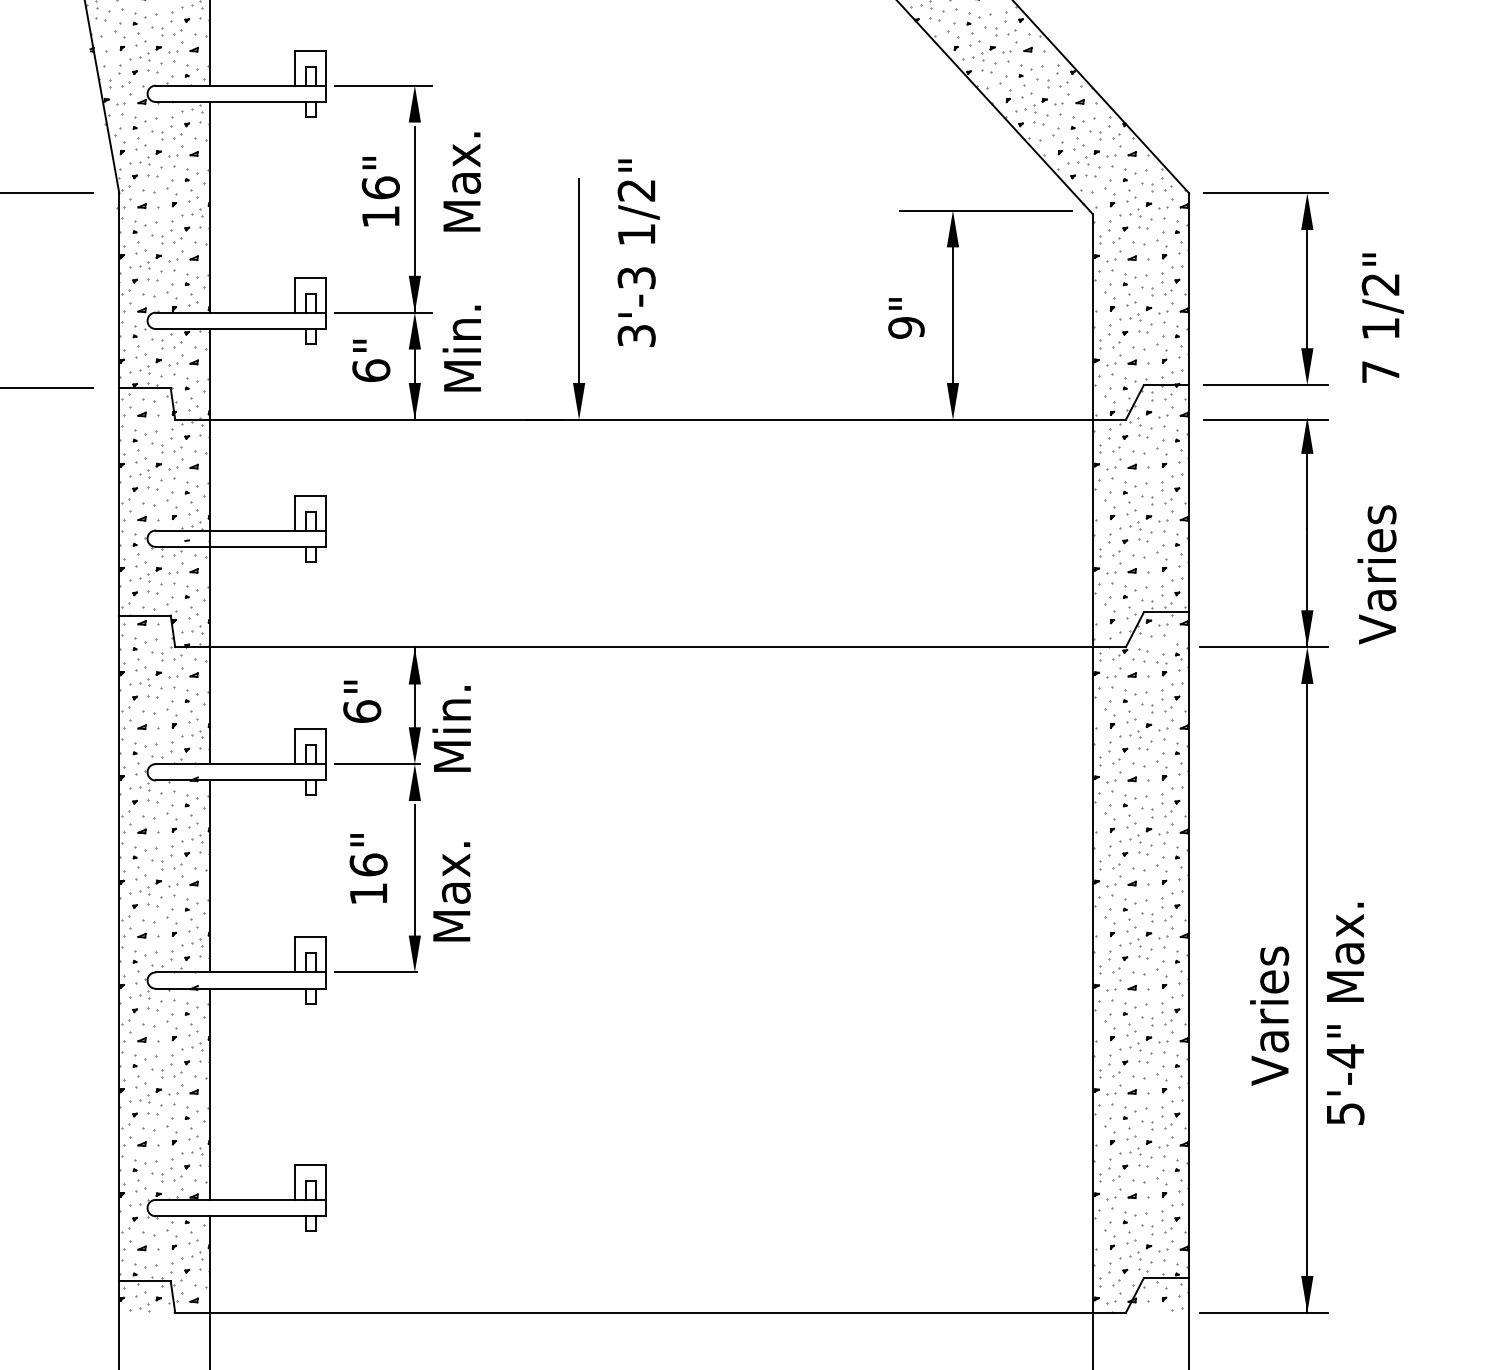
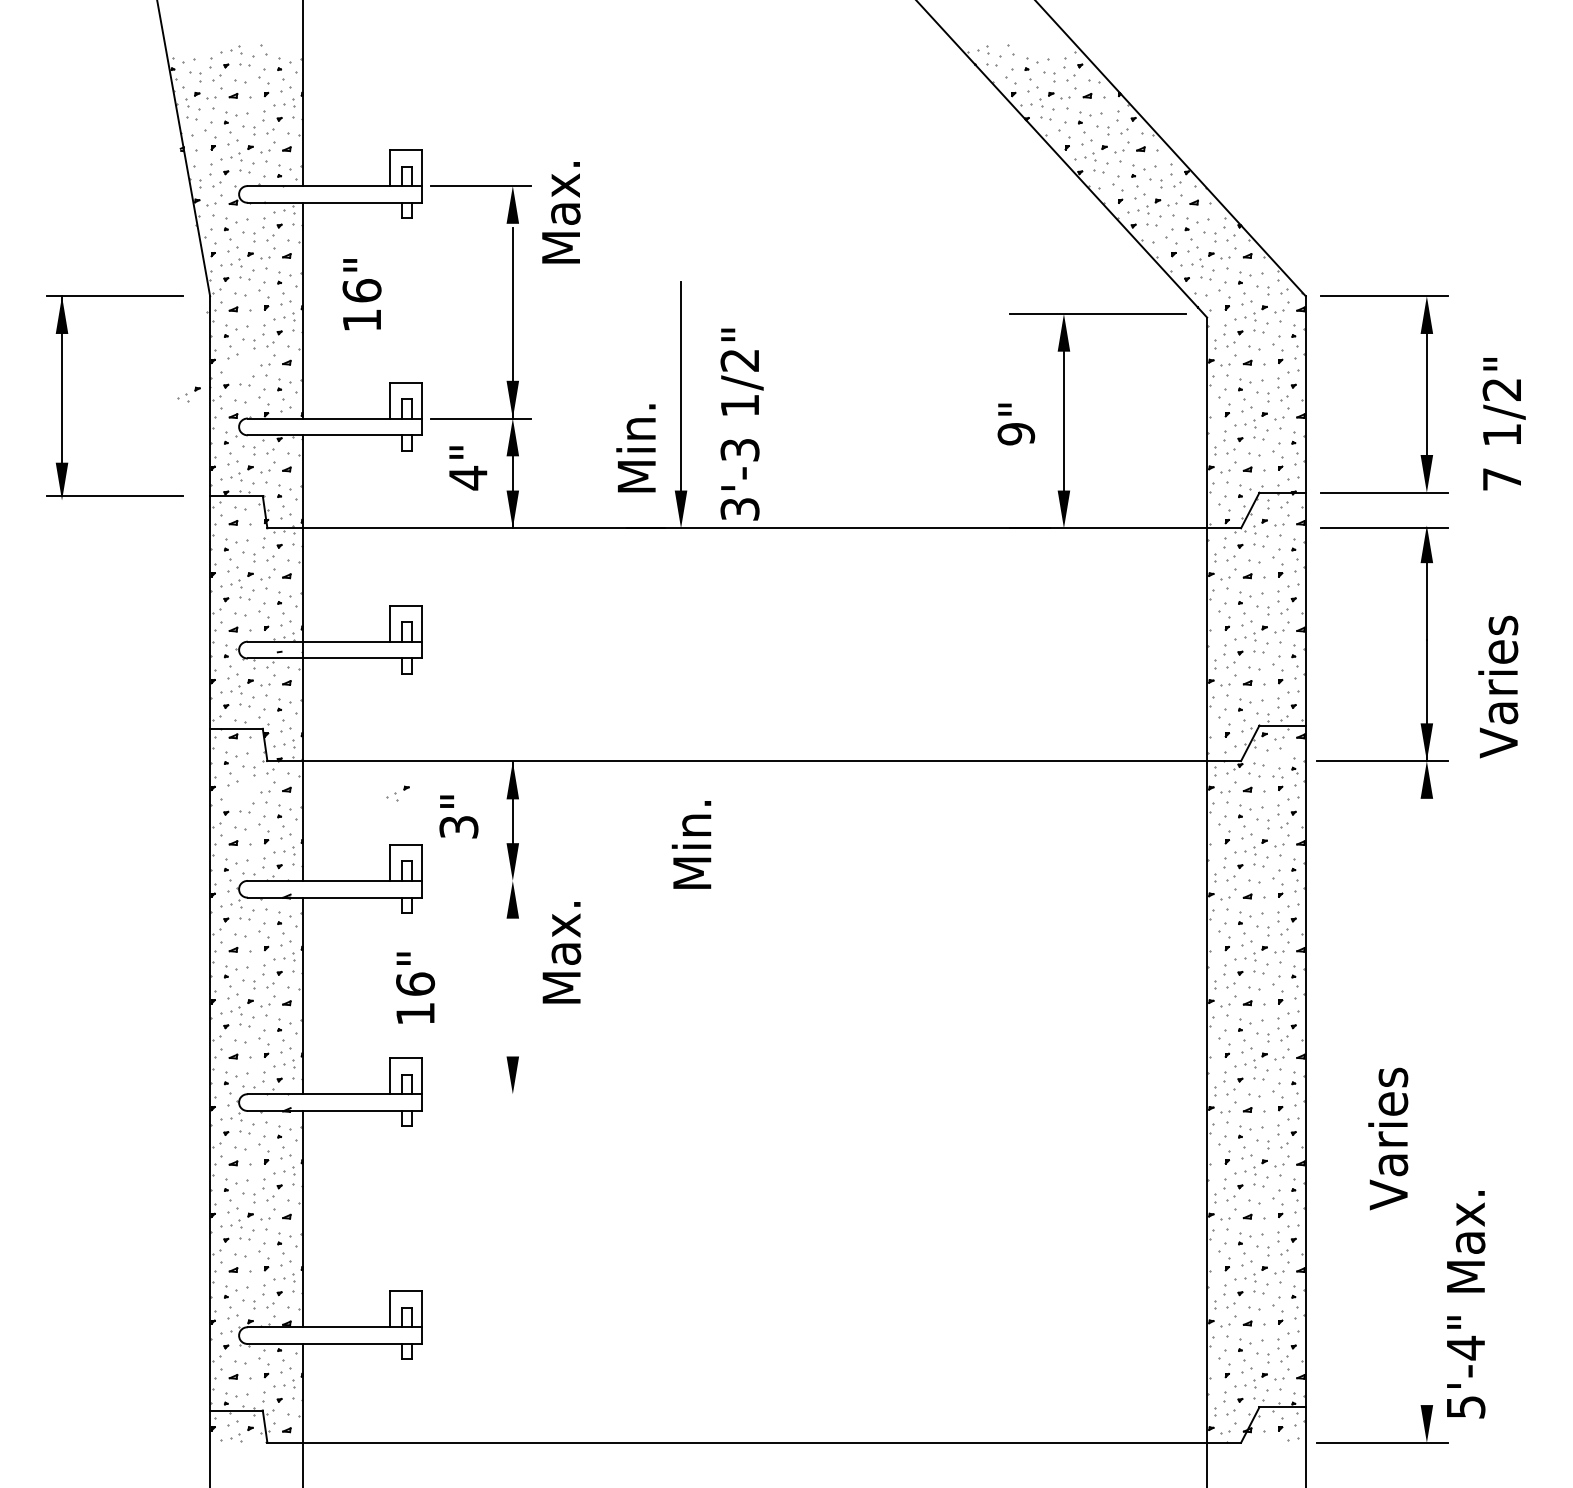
text: (462, 181) -> (561, 212), moved
text: (380, 191) -> (361, 294), moved
text: (638, 253) -> (741, 424), moved
part: (149, 261) -> (188, 394), moved
text: (461, 348) -> (635, 448), moved
text: (370, 370) -> (467, 477), 6" -> 4"
part: (149, 678) -> (397, 793), moved
text: (361, 711) -> (458, 826), 6" -> 3"
text: (451, 728) -> (691, 844), moved
line: (376, 763) -> (473, 880), removed
text: (368, 868) -> (415, 987), moved
line: (414, 872) -> (512, 991), removed
text: (451, 891) -> (561, 952), moved
line: (375, 972) -> (472, 1094), removed
line: (1306, 995) -> (1426, 1117), removed
text: (1346, 1013) -> (1466, 1304), moved

